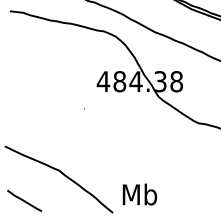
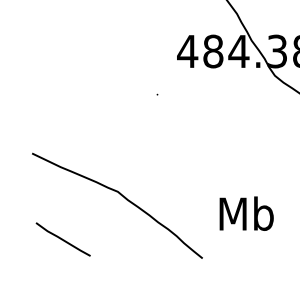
text: (139, 194) -> (245, 213), moved

